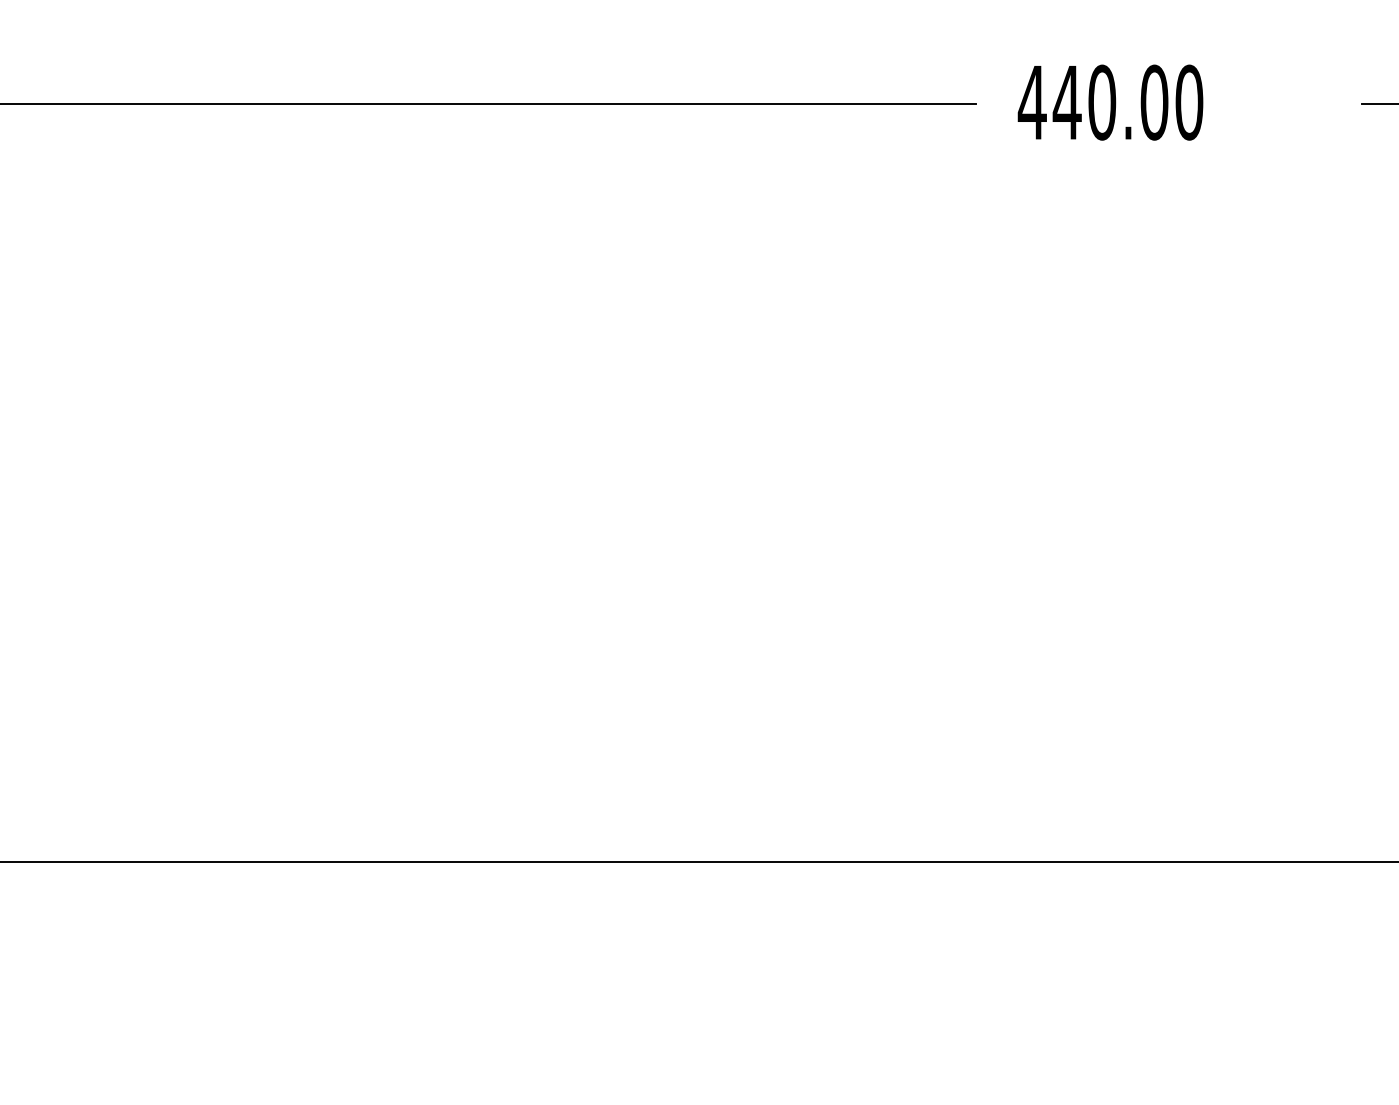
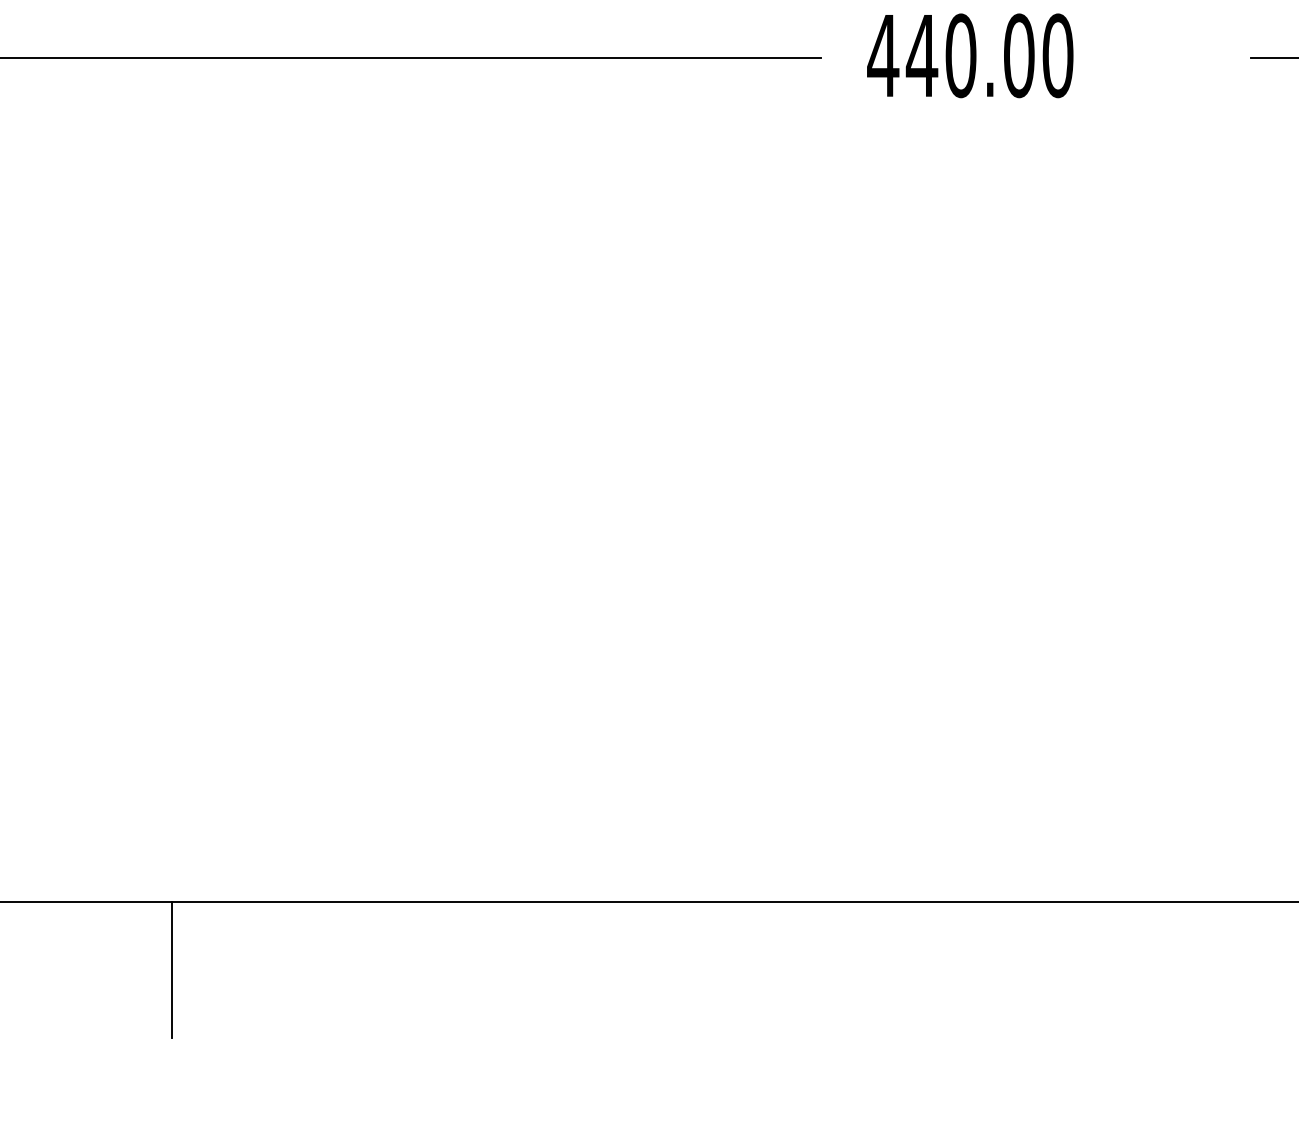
line: (393, 923) -> (172, 969), added

